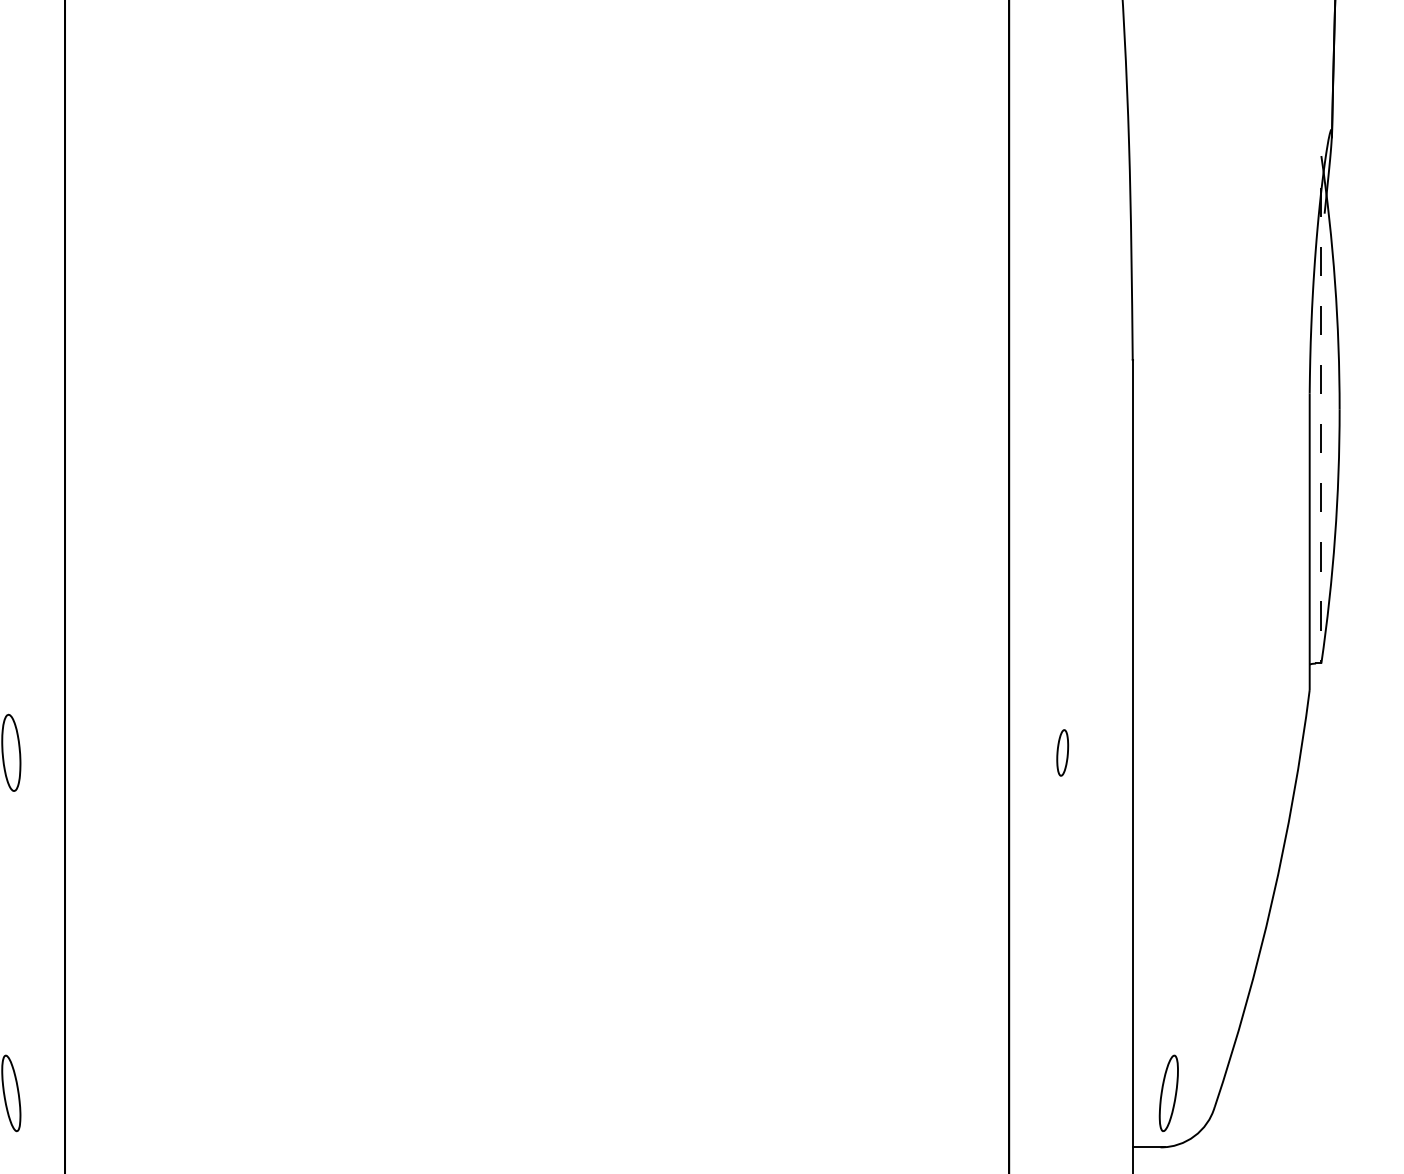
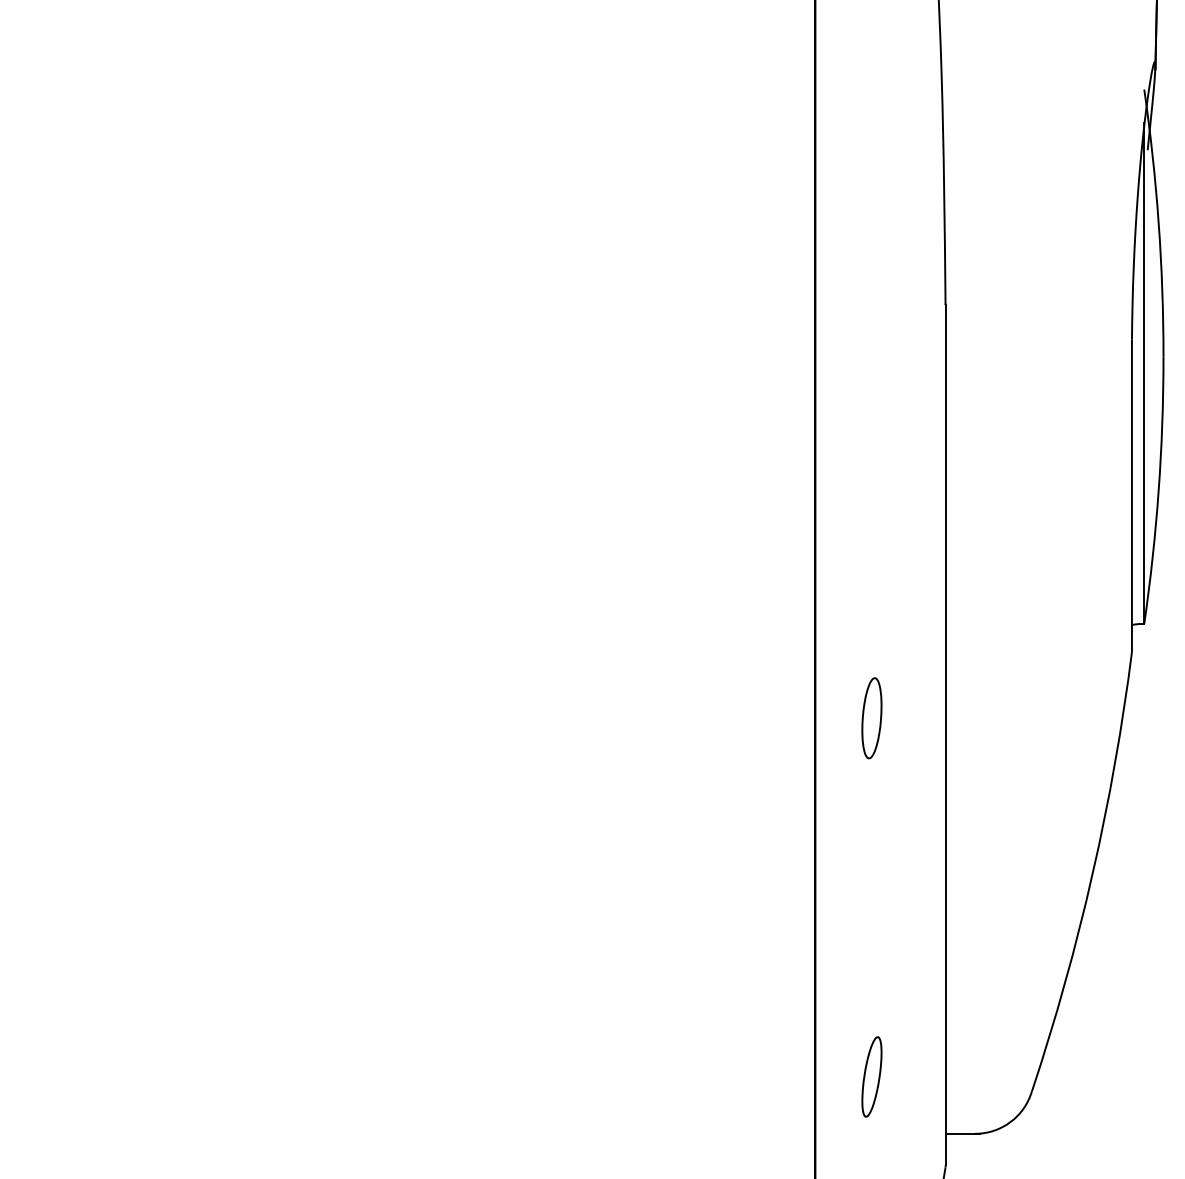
line: (1321, 425) -> (1144, 373), dashed -> solid
part: (1062, 752) -> (871, 717), size x1.67
part: (1168, 1092) -> (871, 1076), moved

